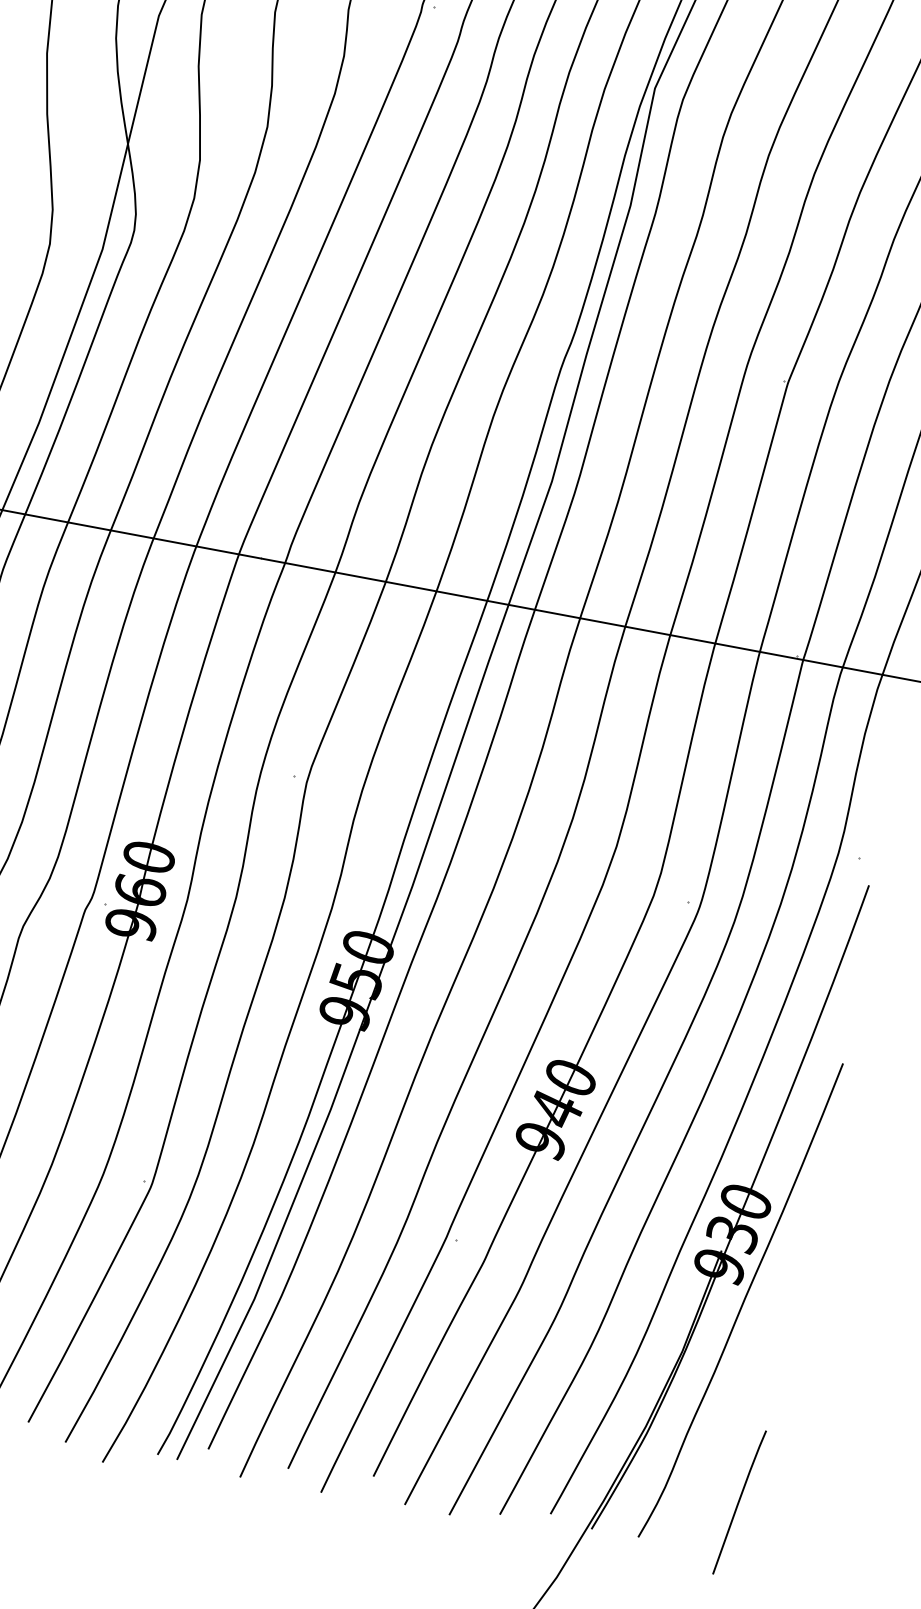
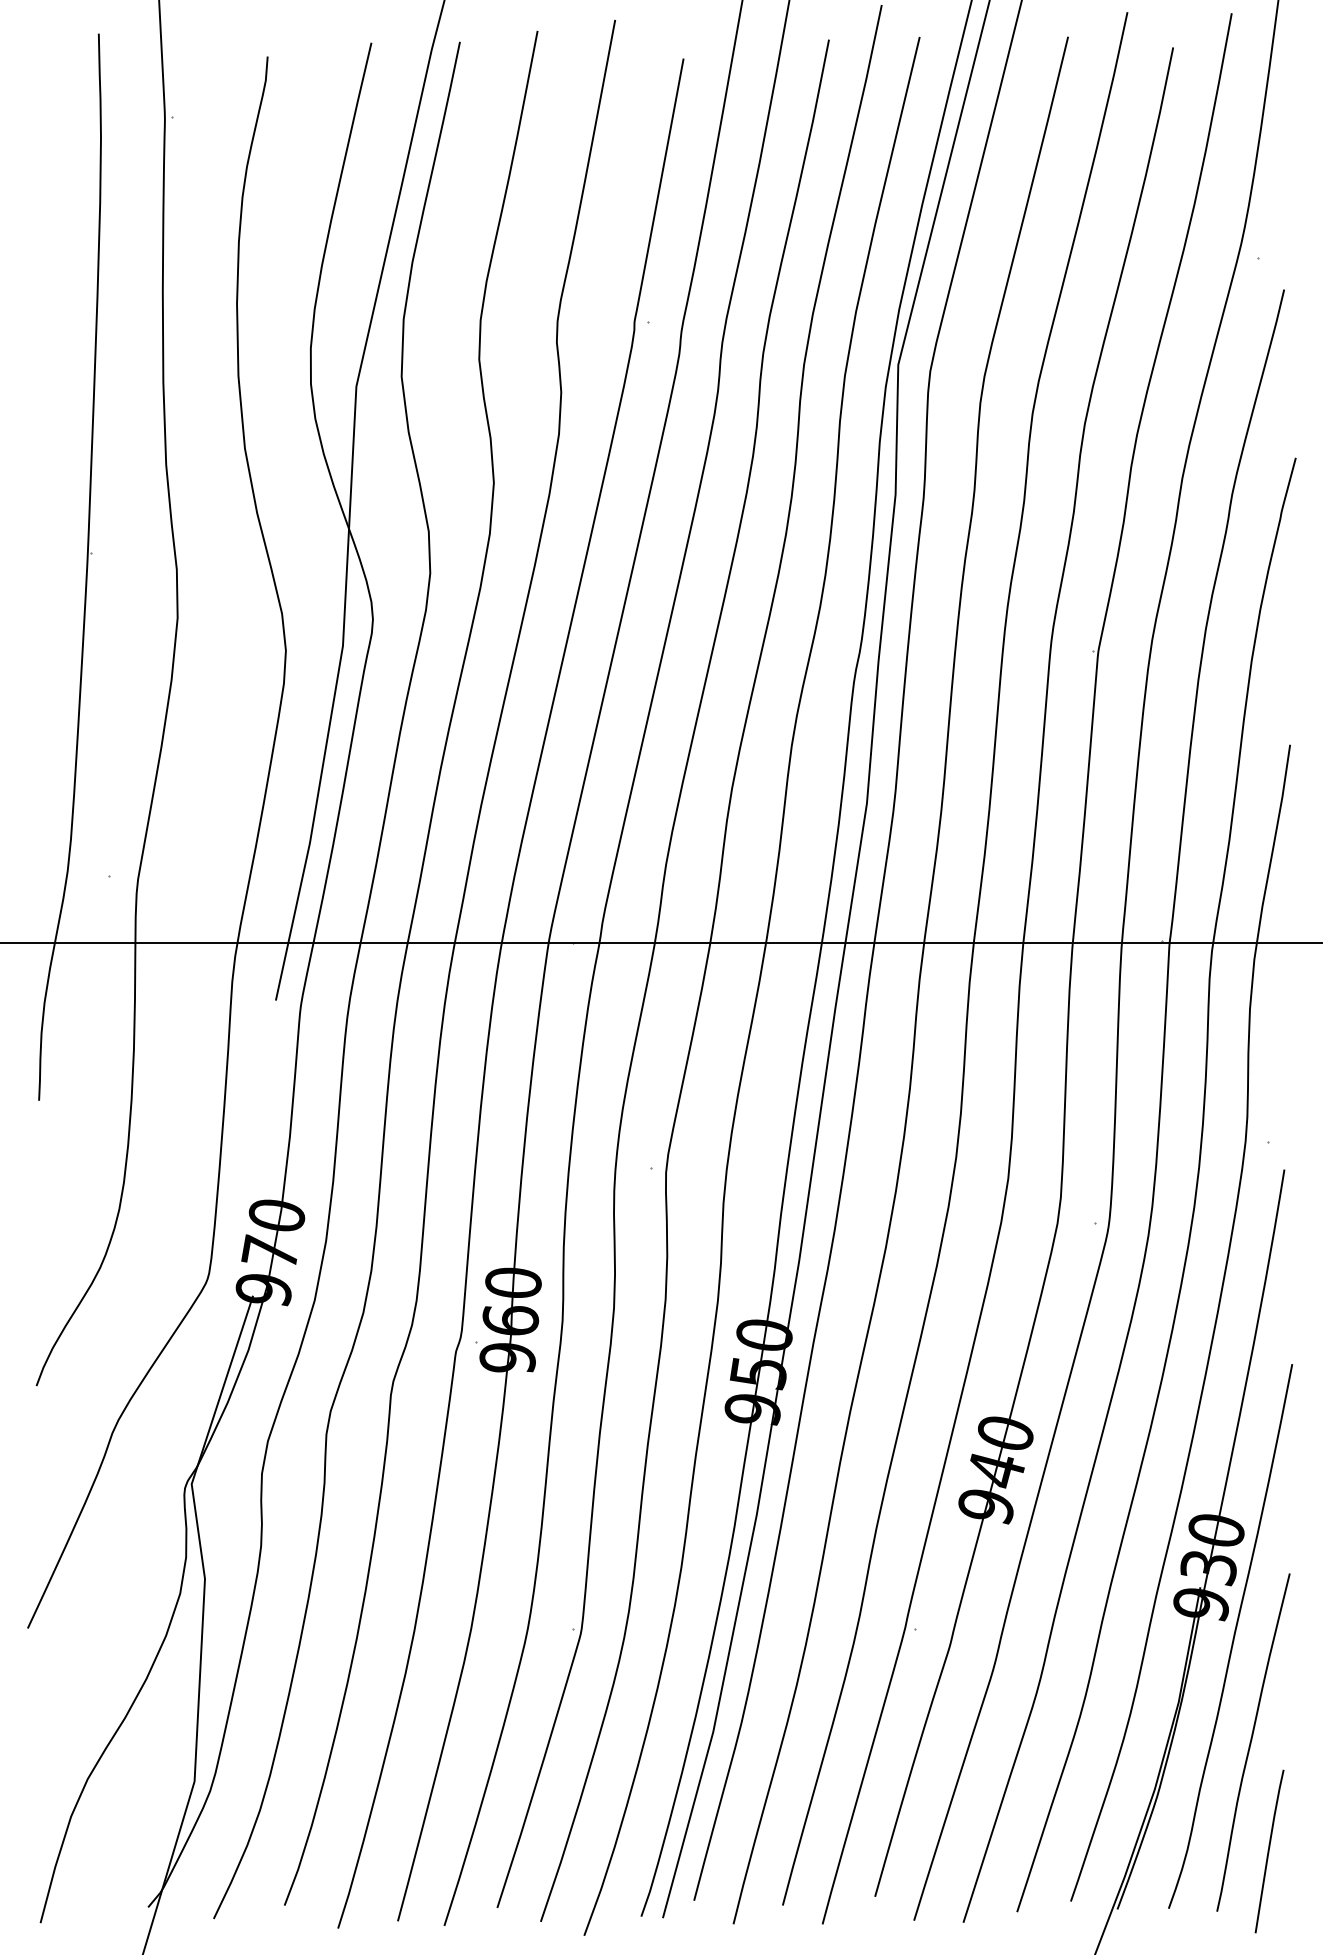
curve: (741, 1400) -> (1251, 1742), added

